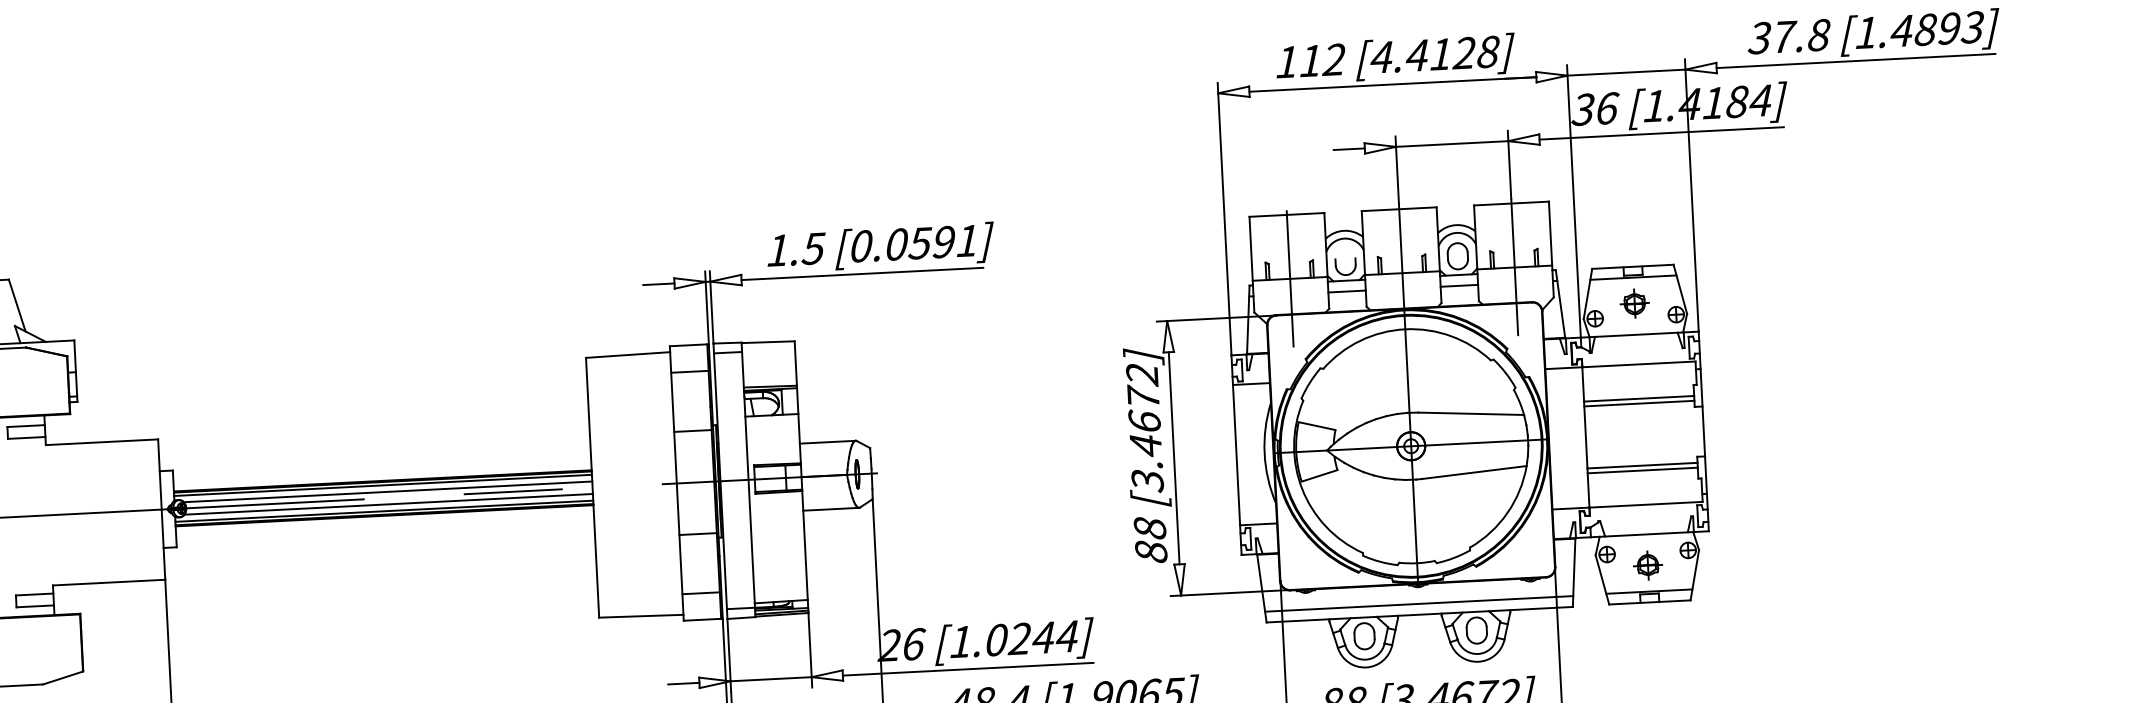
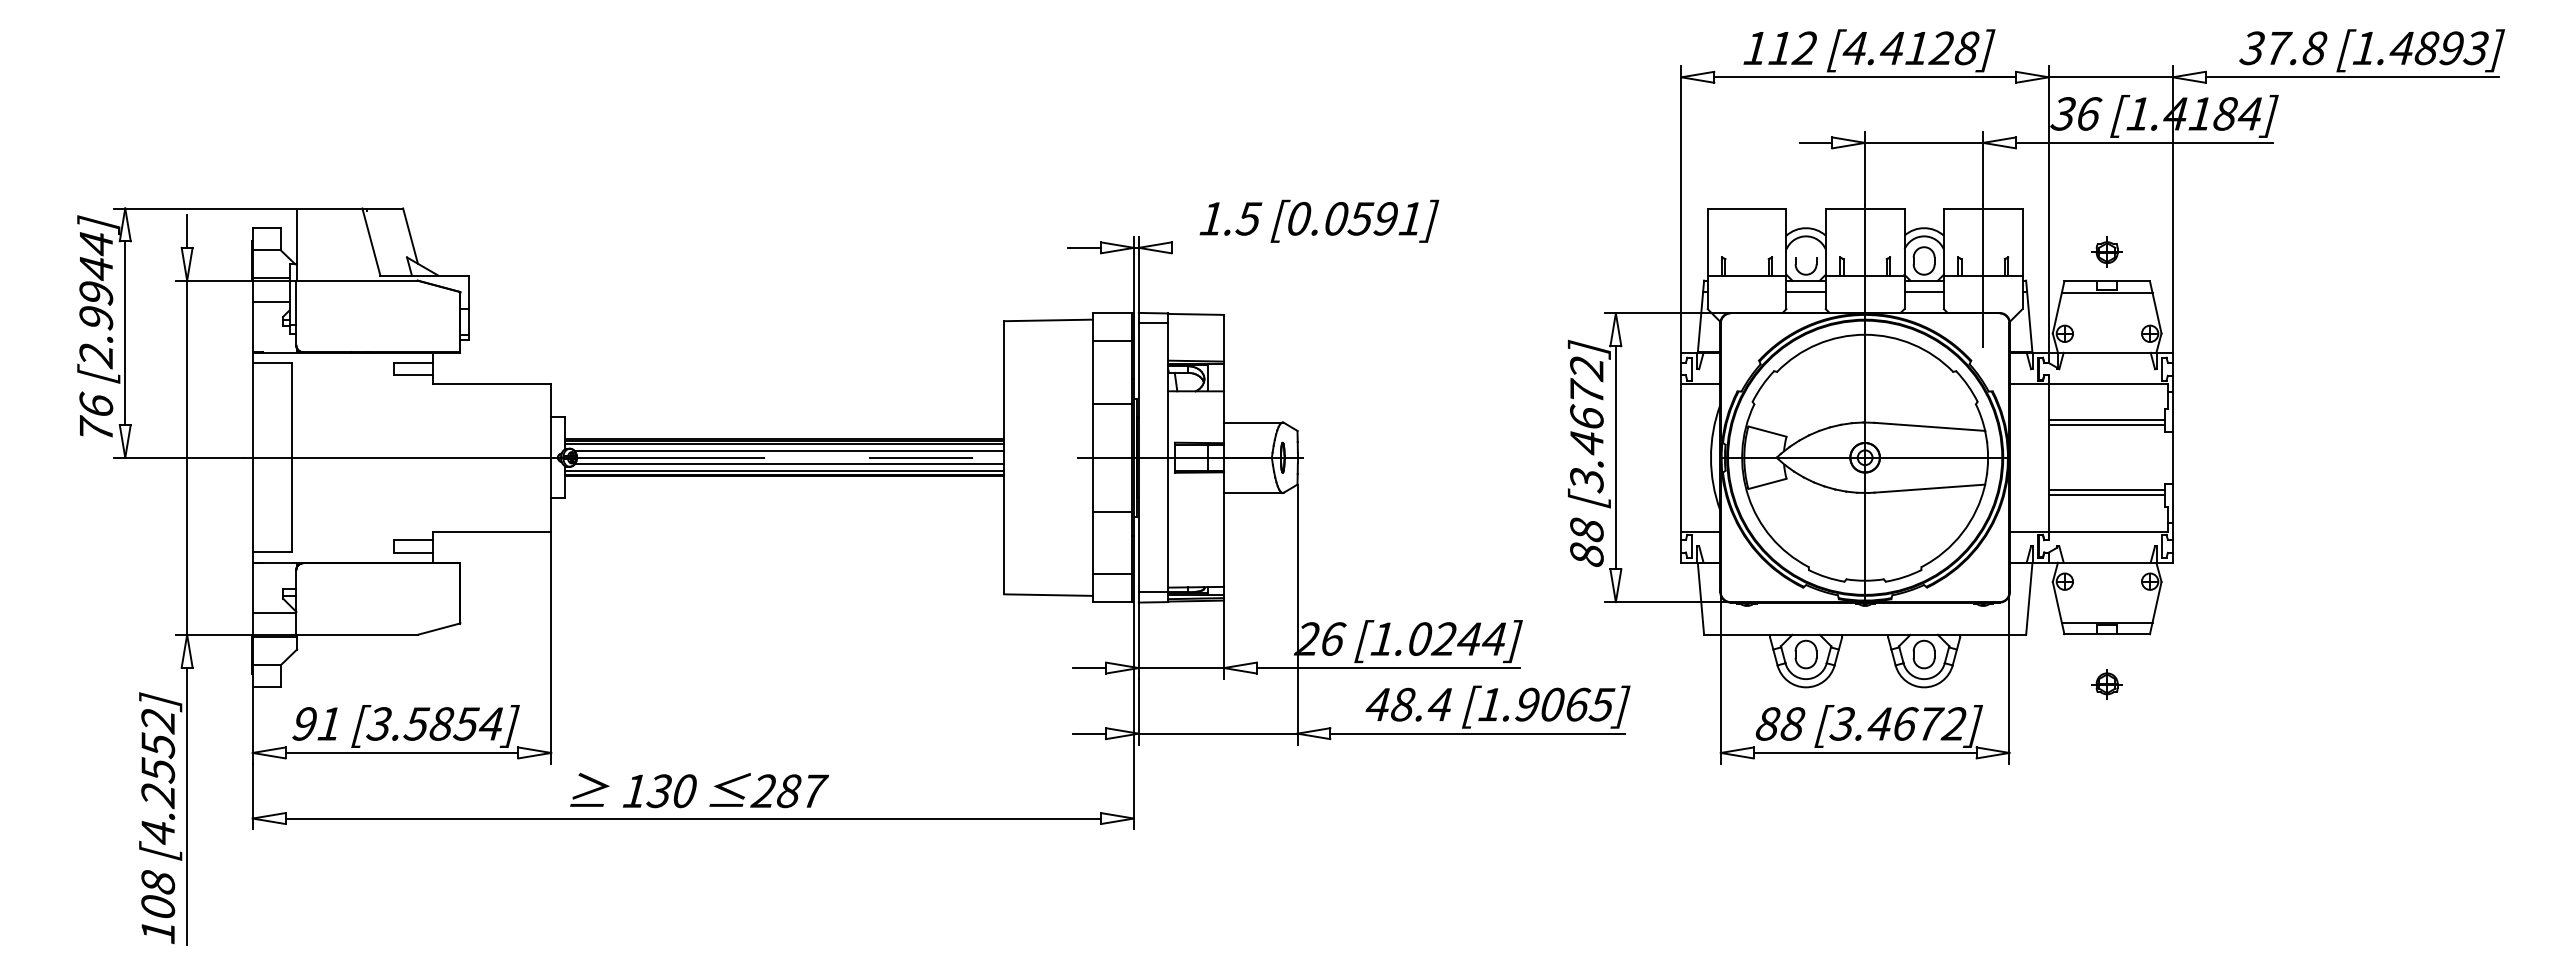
line: (862, 273) -> (1298, 247), removed
line: (1290, 278) -> (1747, 275), removed
part: (1634, 303) -> (2106, 251), moved
part: (1647, 565) -> (2106, 684), moved
line: (1419, 603) -> (1865, 623), removed

